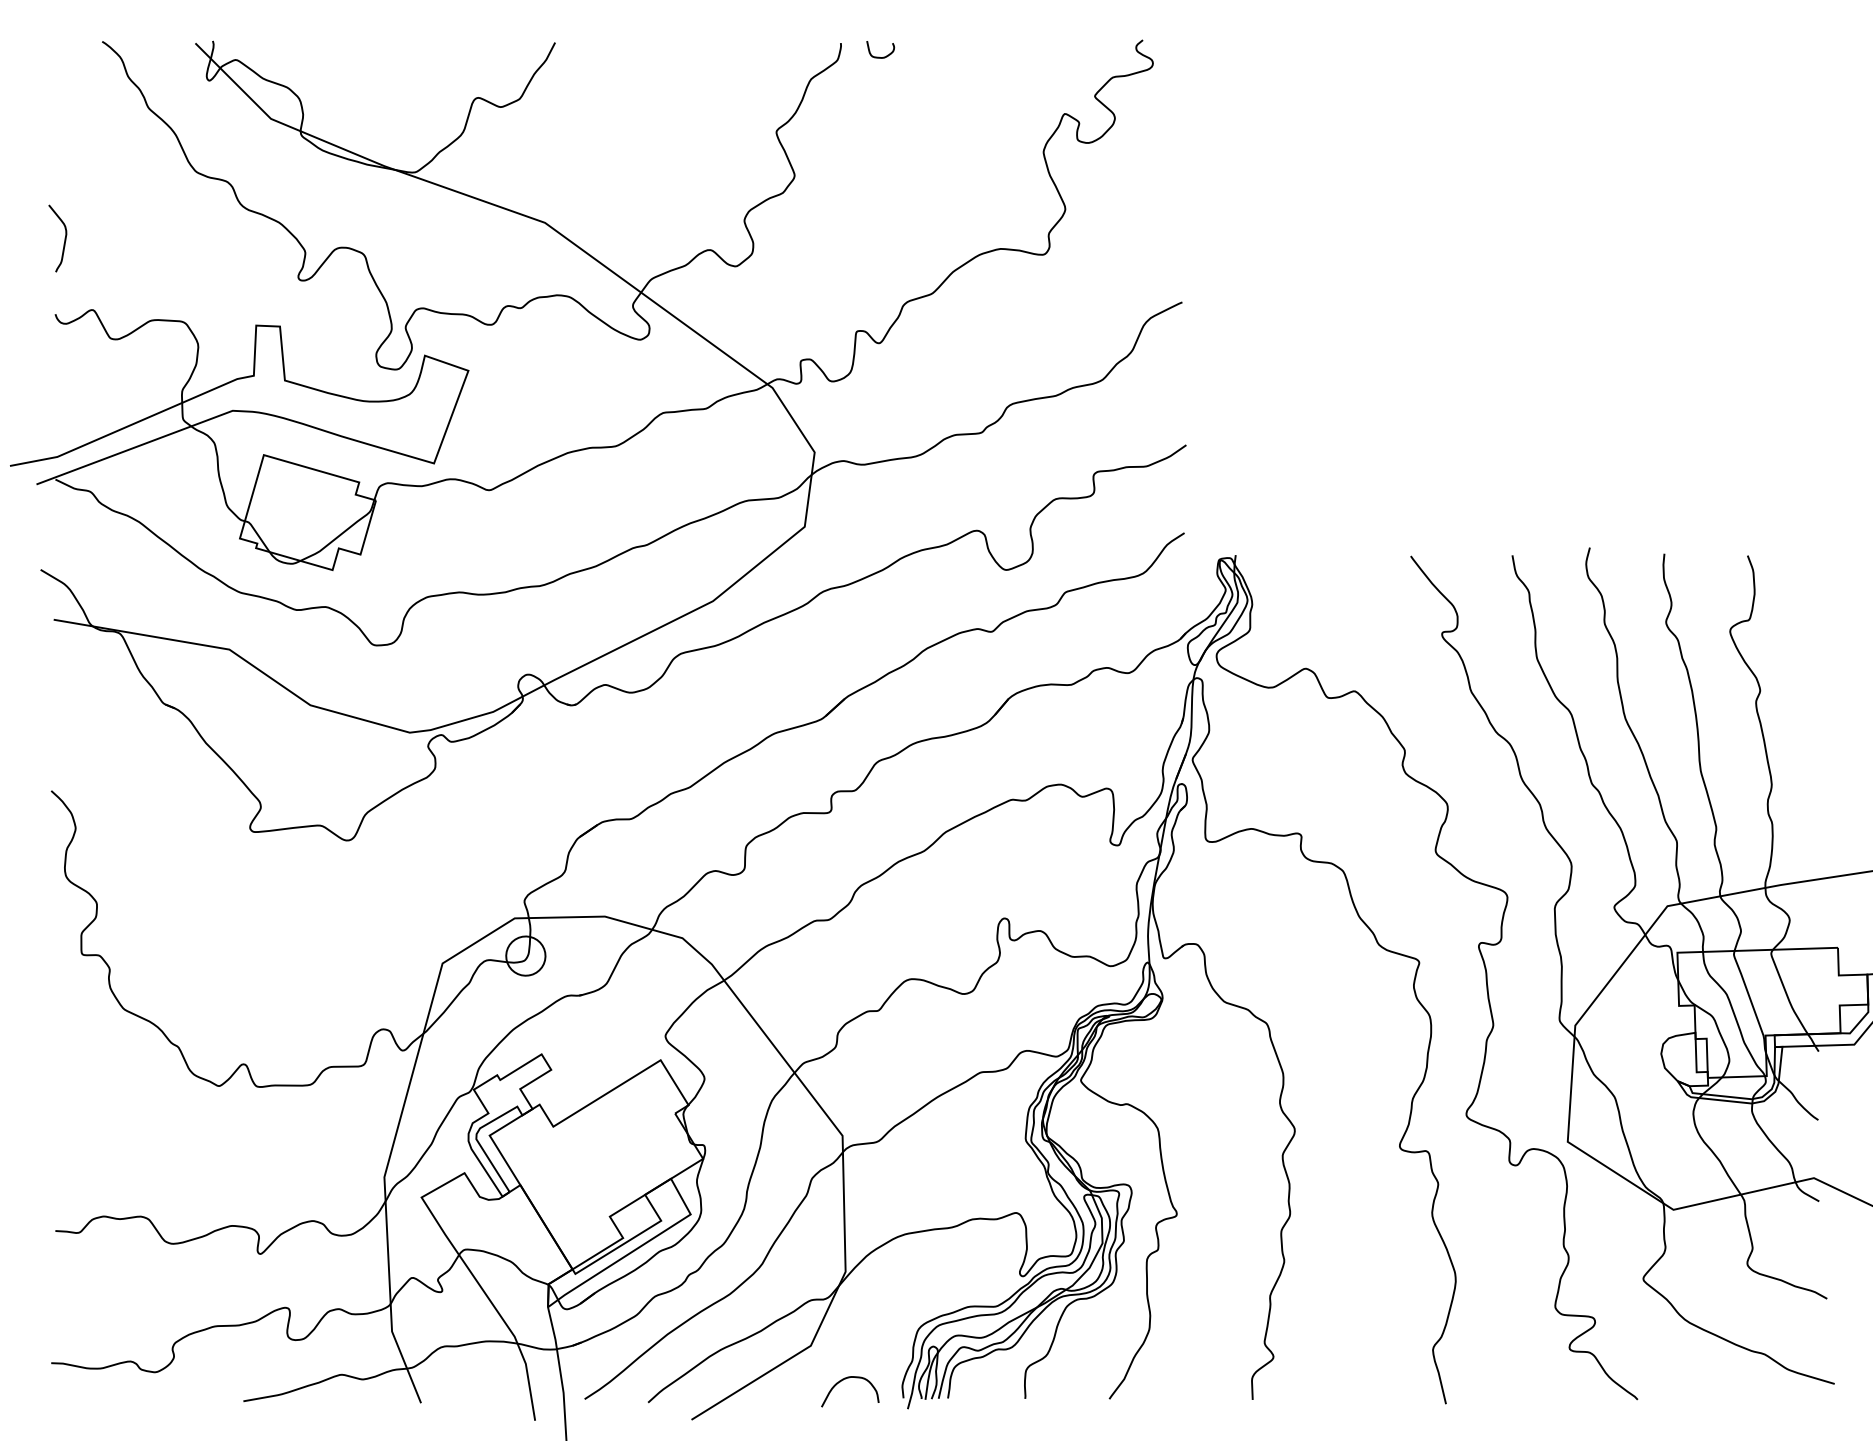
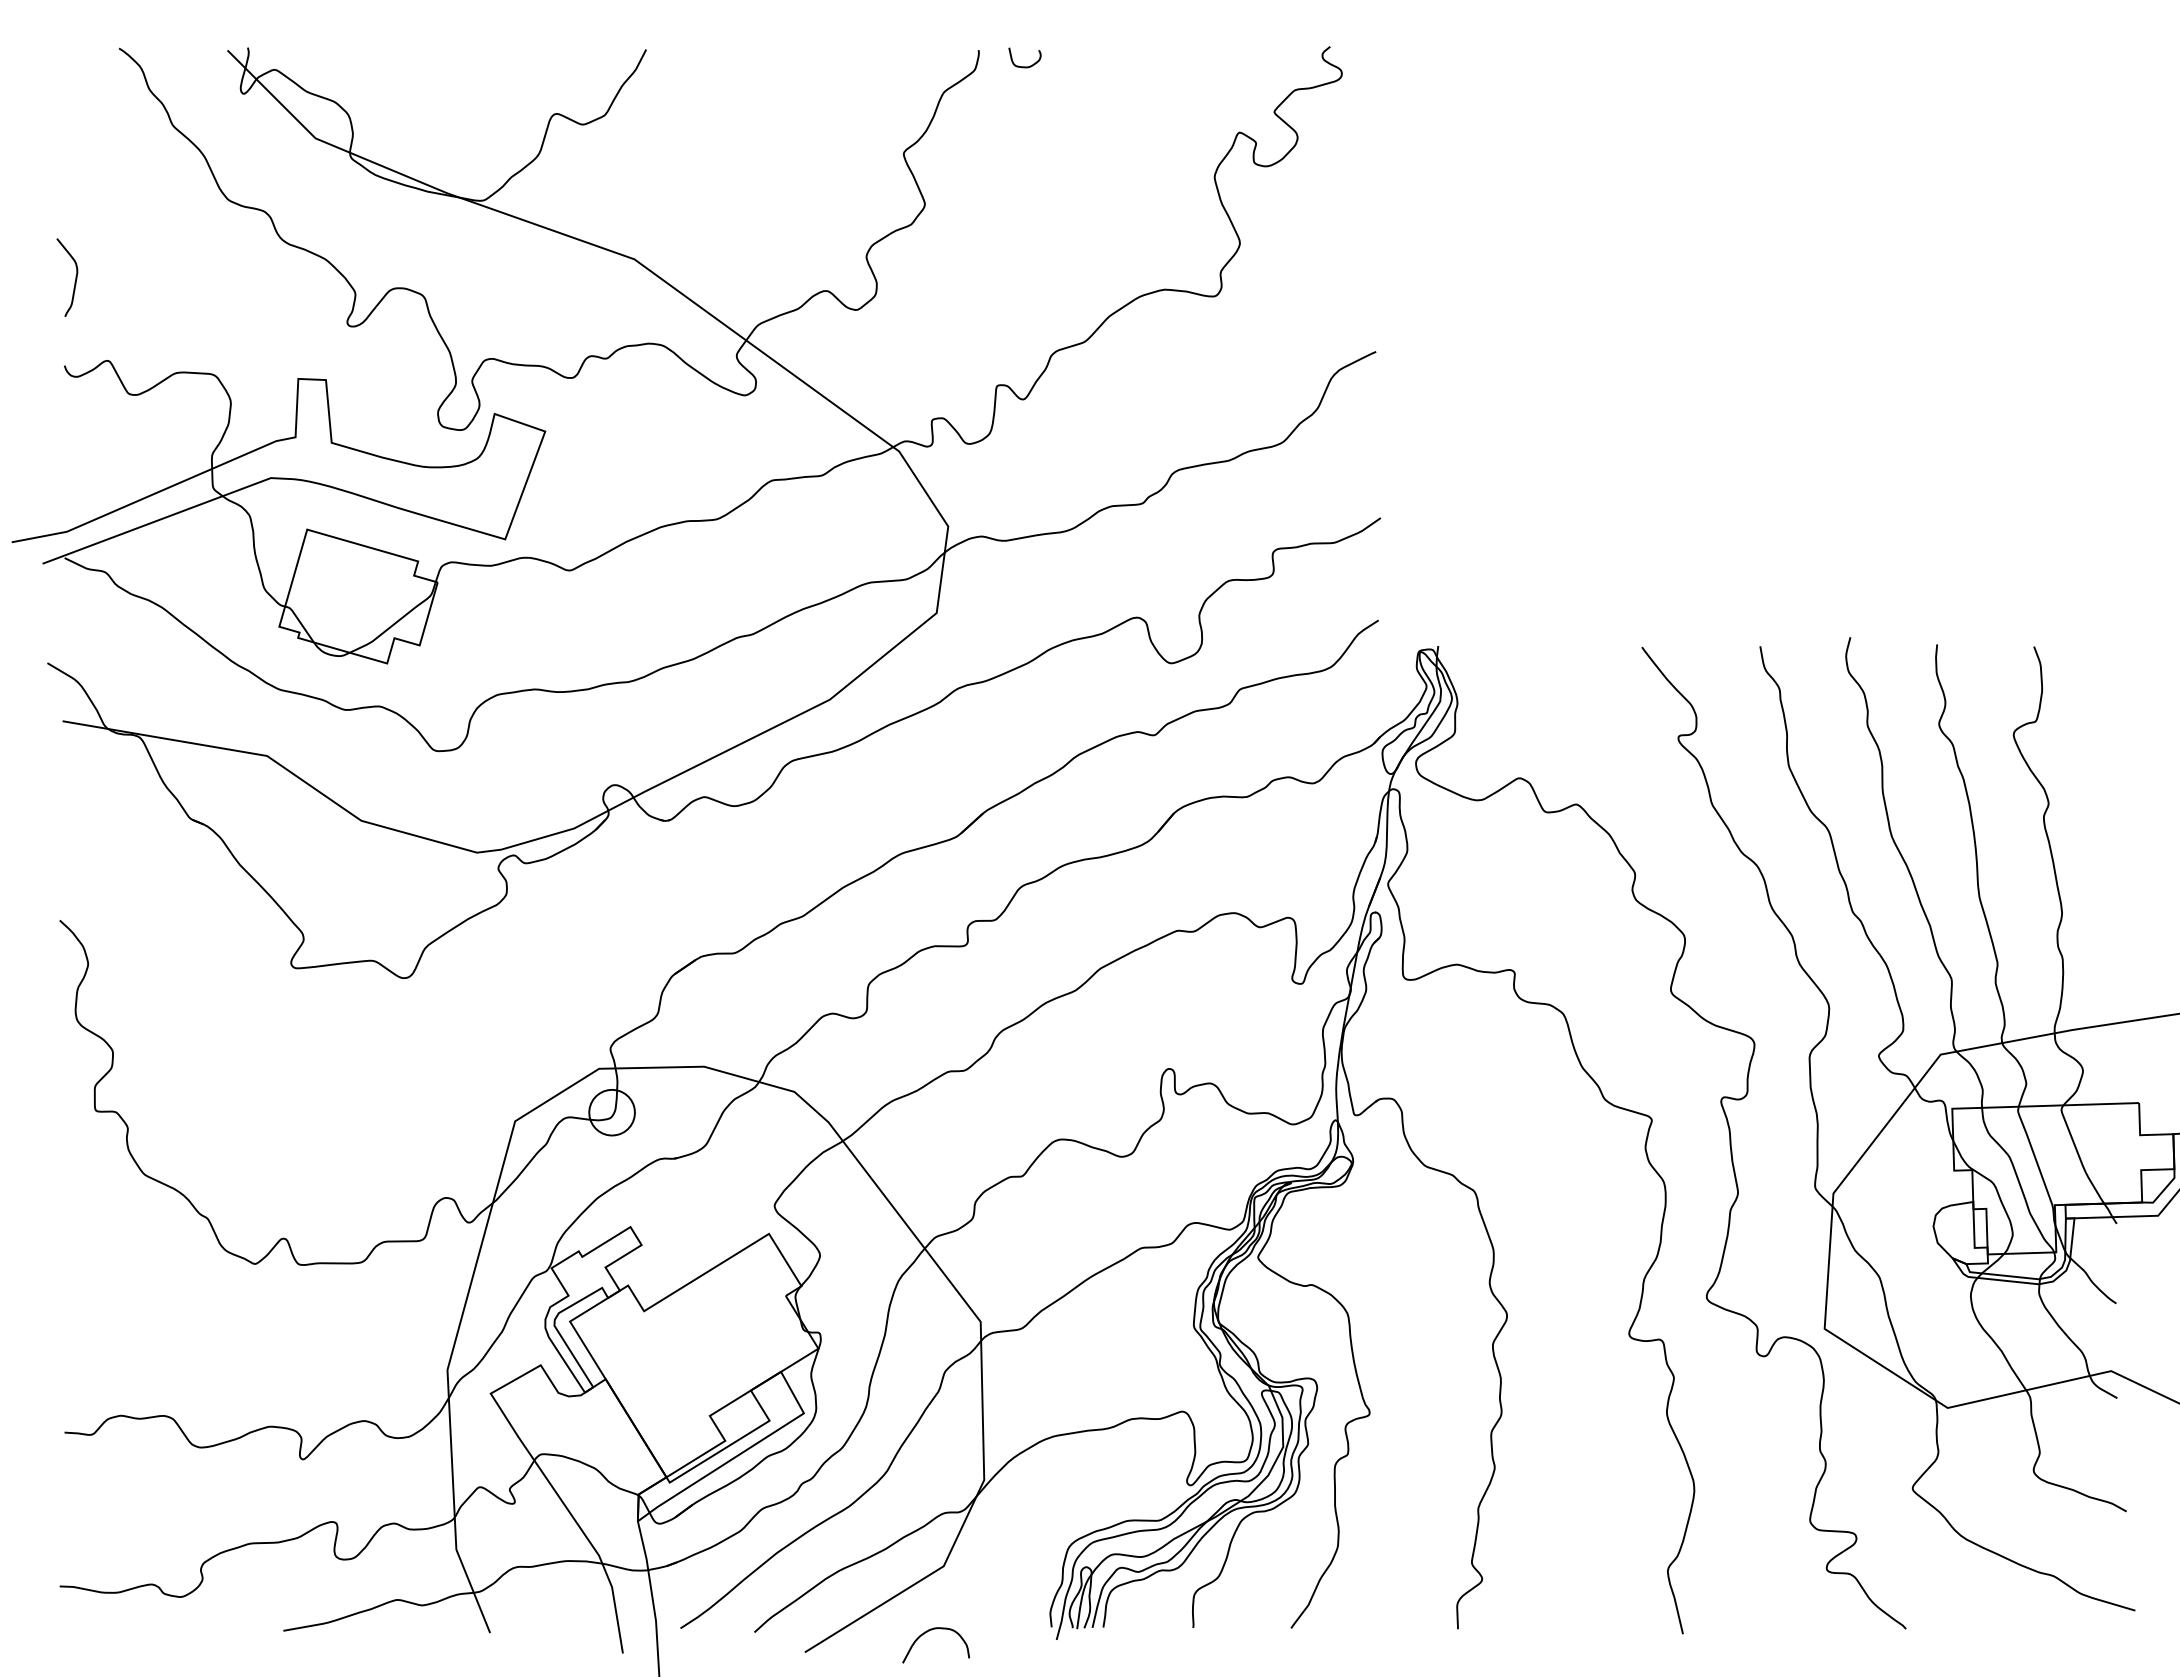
curve: (845, 1379) -> (930, 1631), moved

